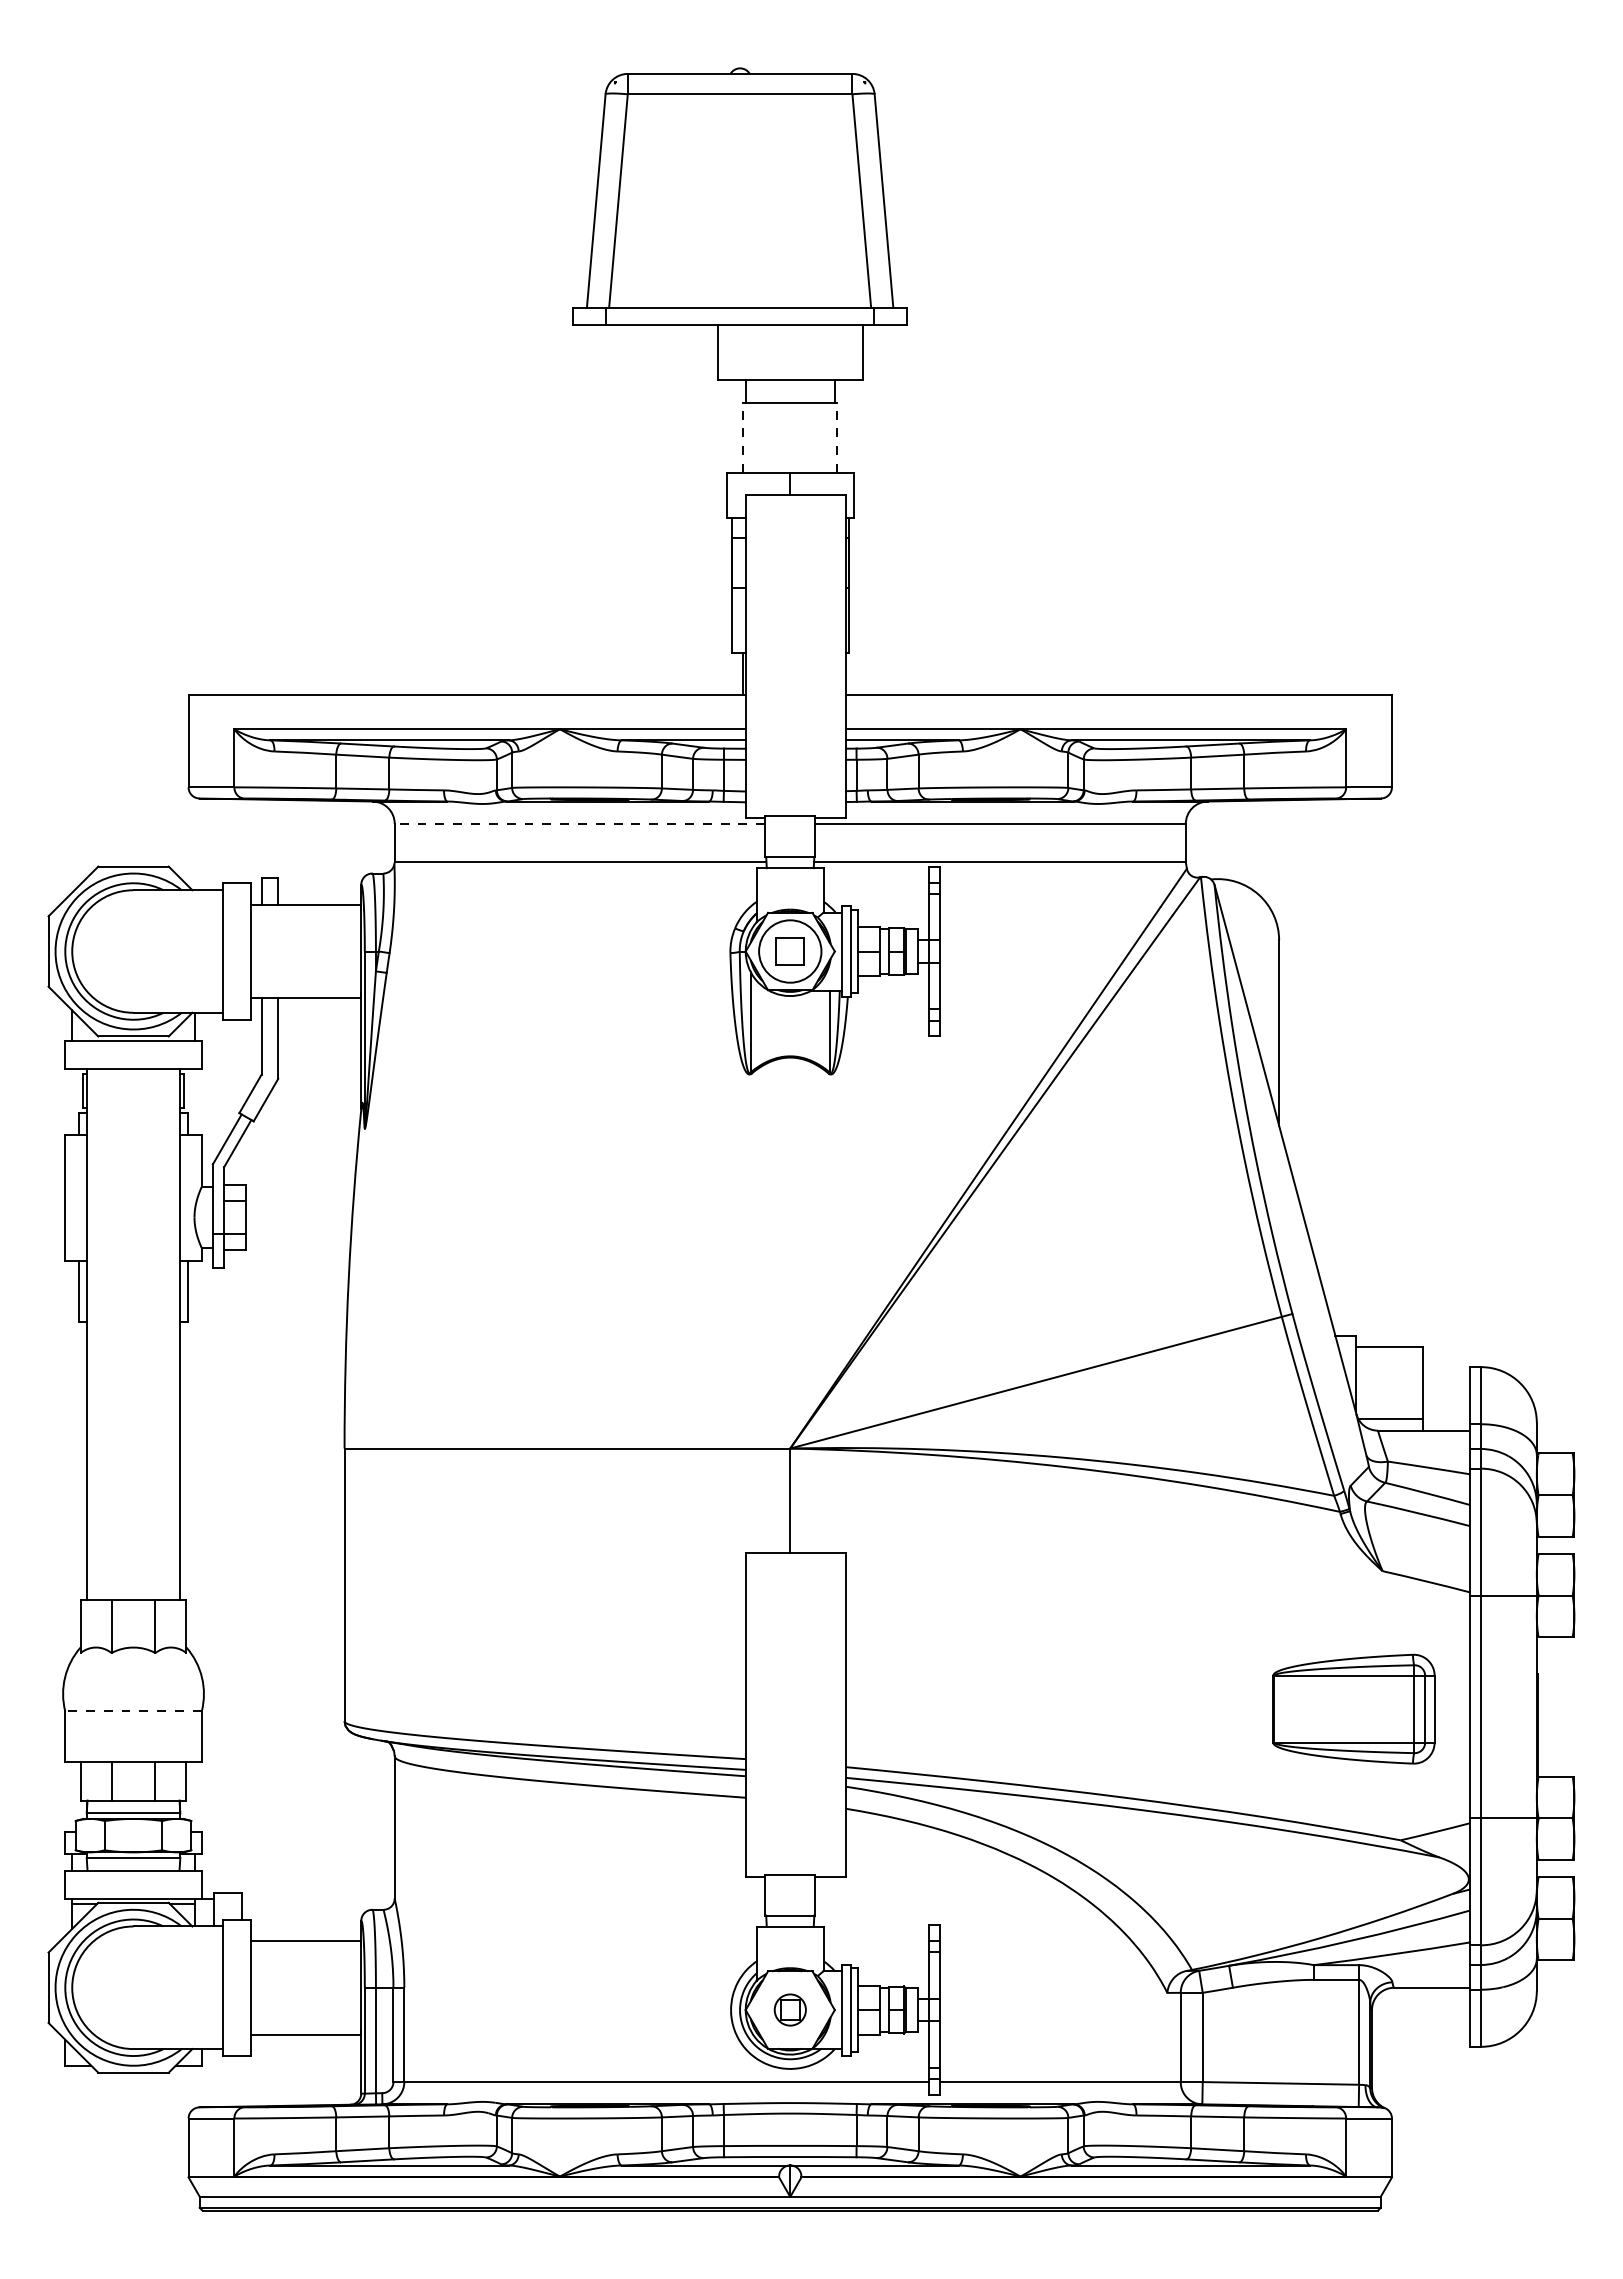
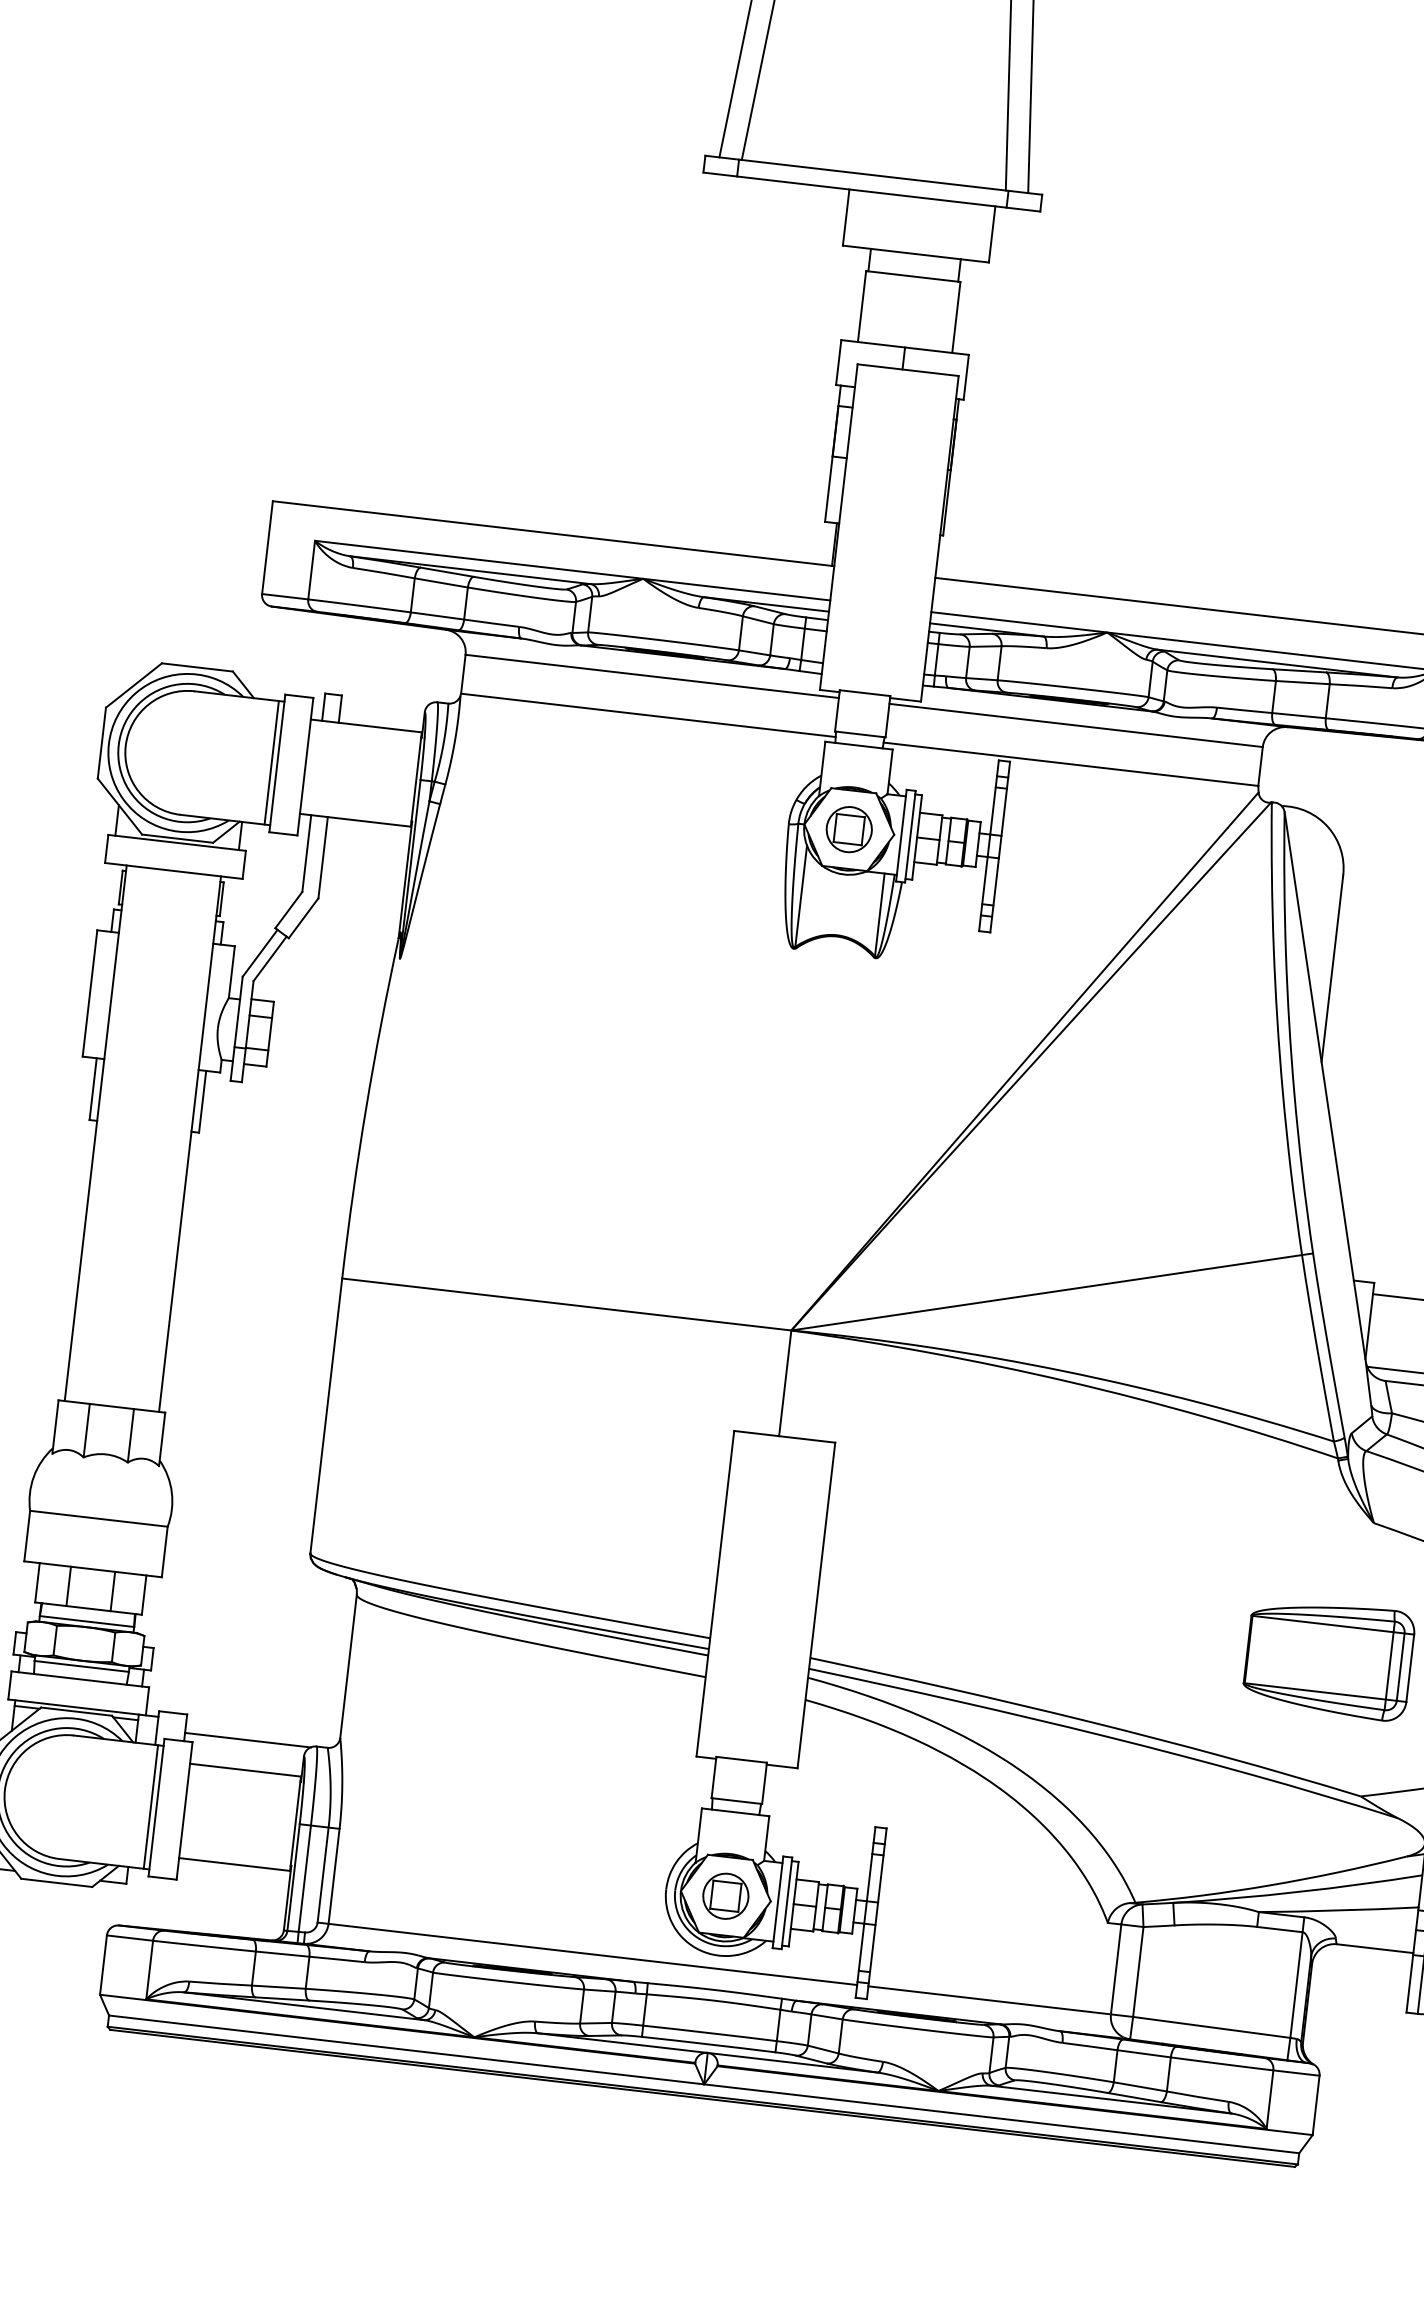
line: (743, 437) -> (862, 306), dashed -> solid
line: (837, 437) -> (956, 317), dashed -> solid
line: (579, 823) -> (651, 676), dashed -> solid
line: (217, 951) -> (272, 762), added
circle: (789, 951) -> (848, 829), size x0.71
line: (133, 1711) -> (98, 1518), dashed -> solid
line: (304, 1911) -> (247, 1740), added
line: (217, 1987) -> (151, 1806), added
part: (790, 2009) -> (726, 1895), size x1.43

